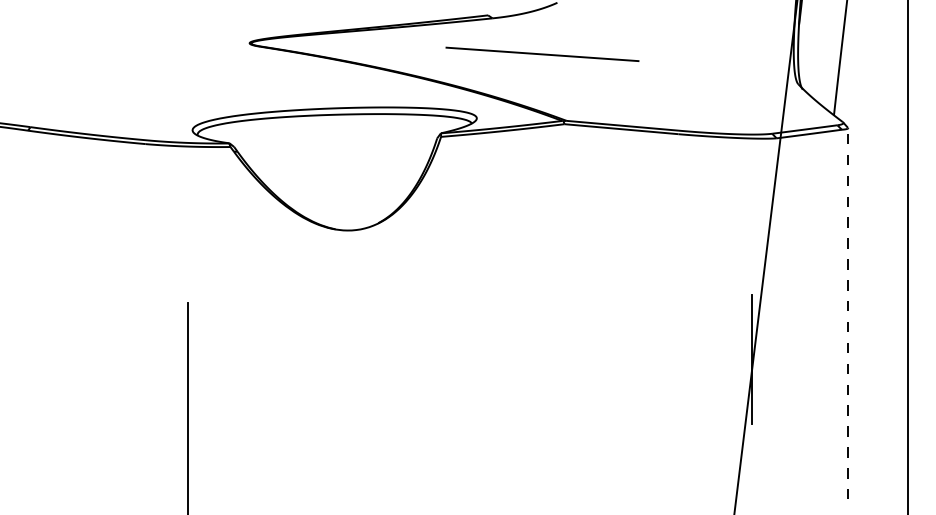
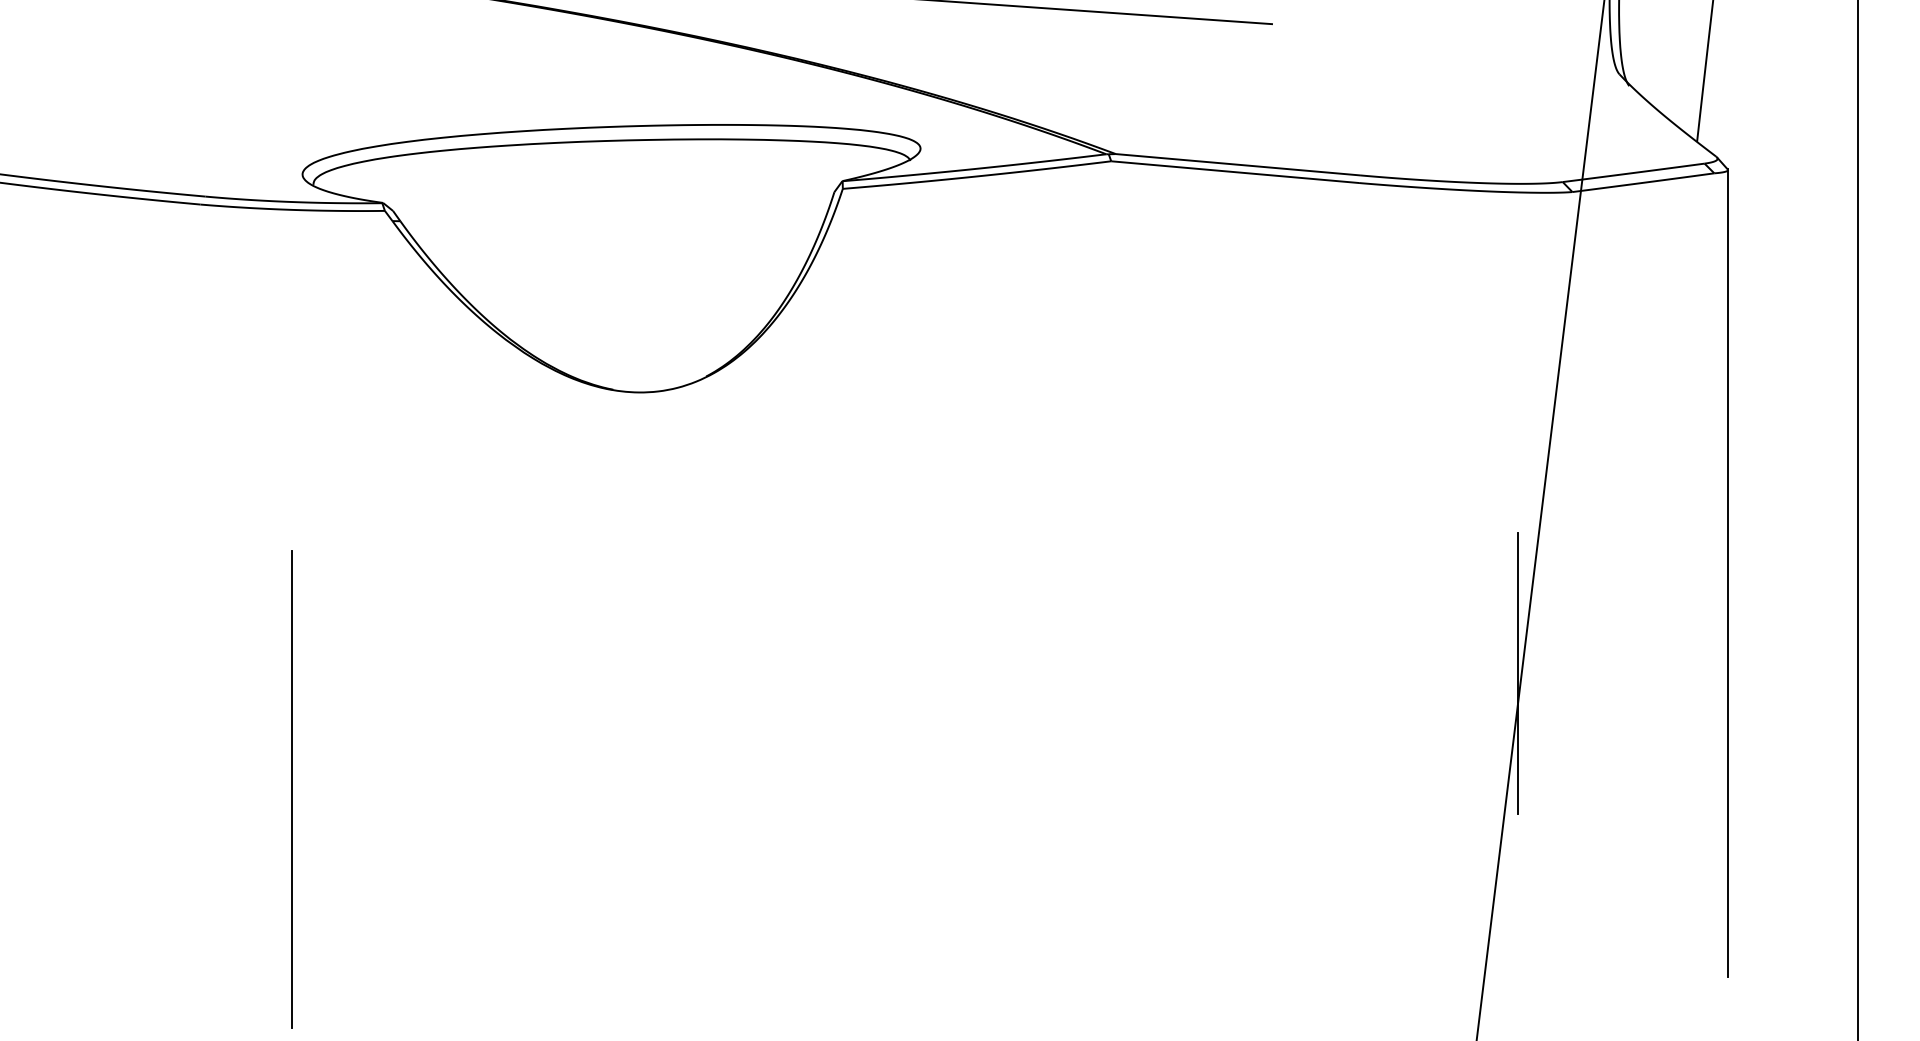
line: (848, 313) -> (1728, 572), dashed -> solid

